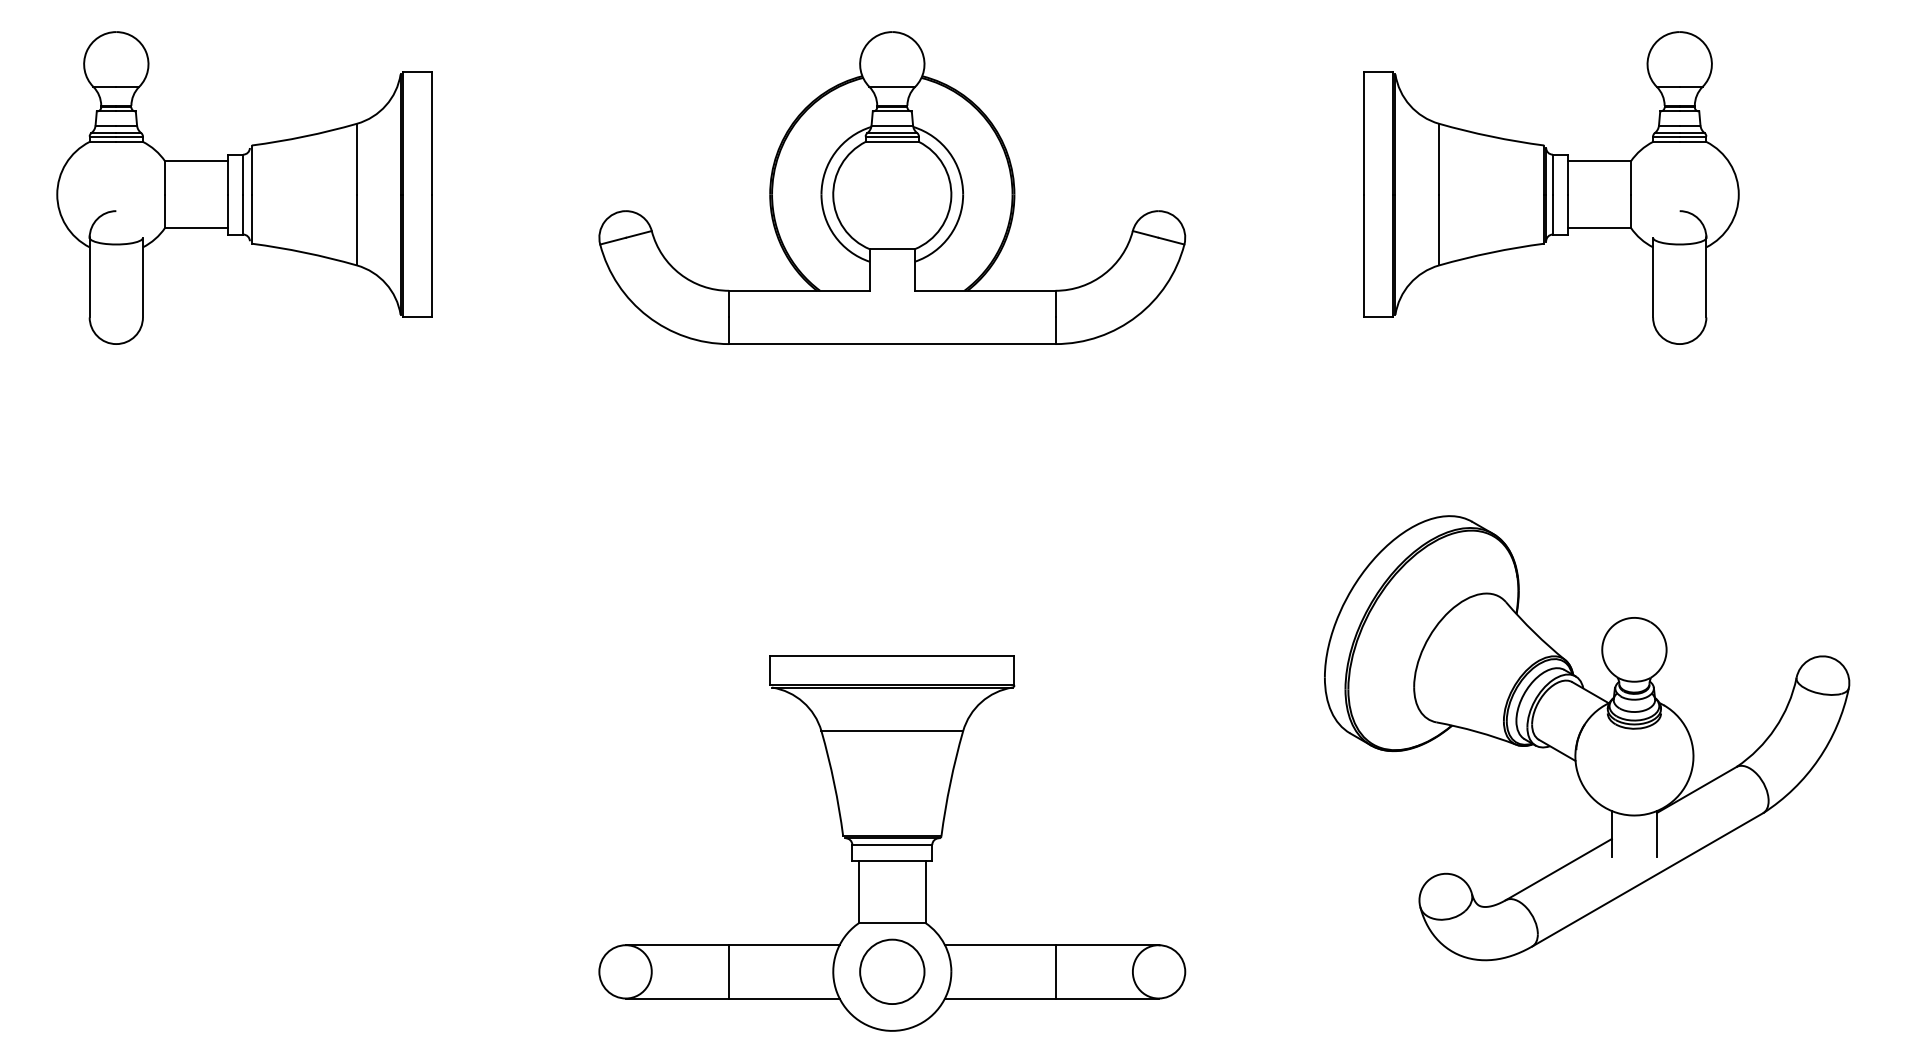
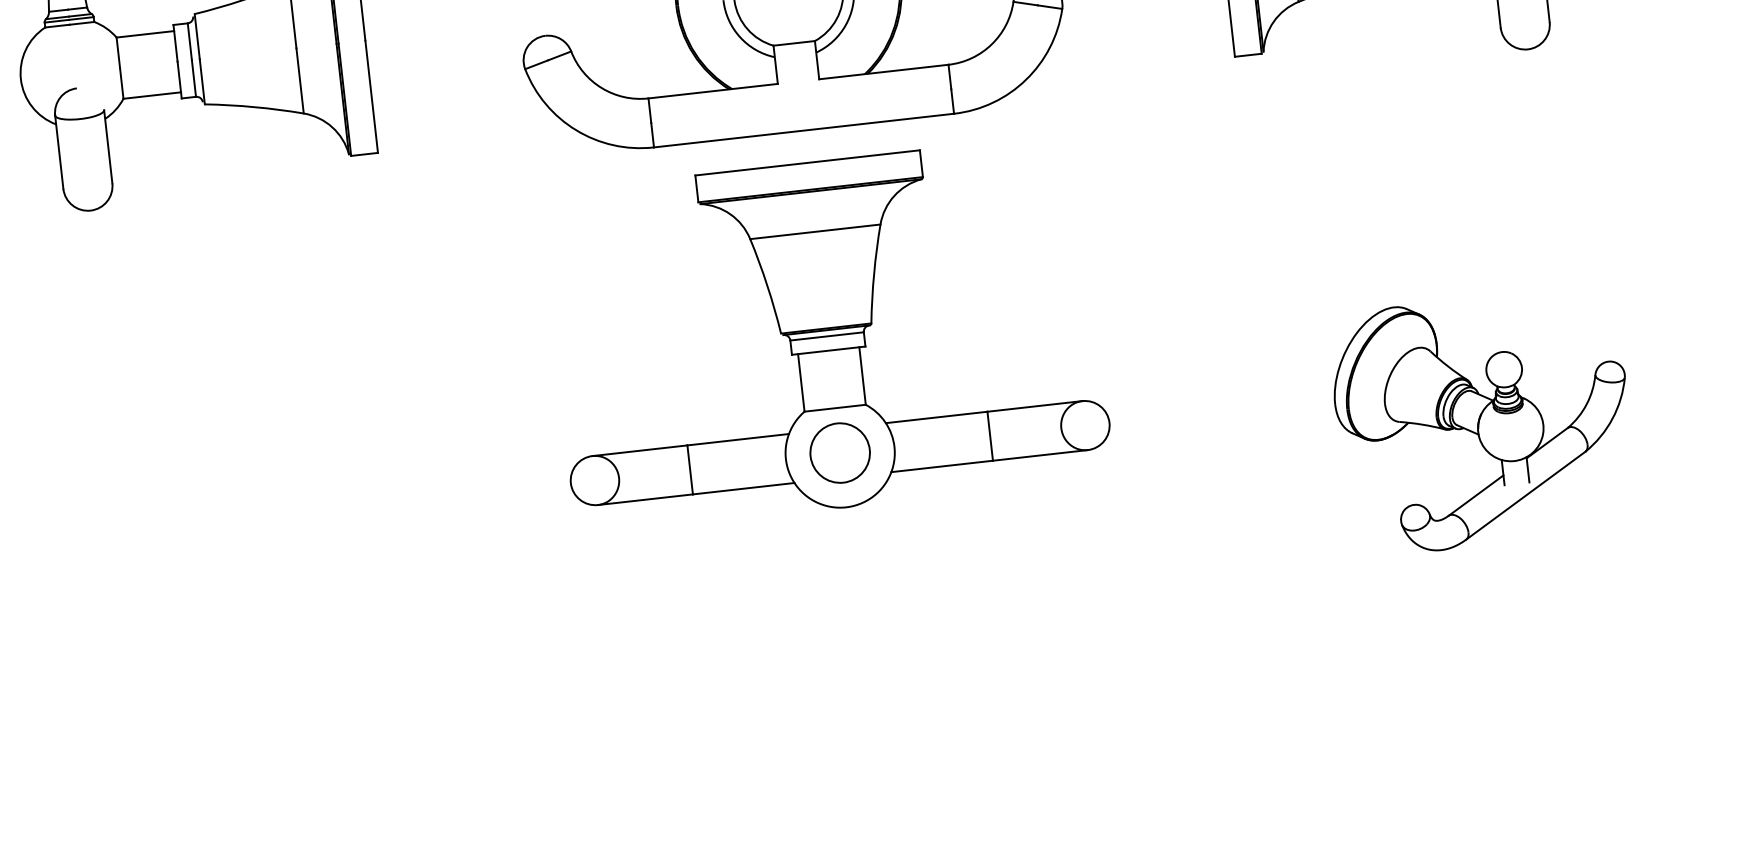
part: (1587, 738) -> (1483, 421), size x0.6
part: (892, 843) -> (827, 335), moved

